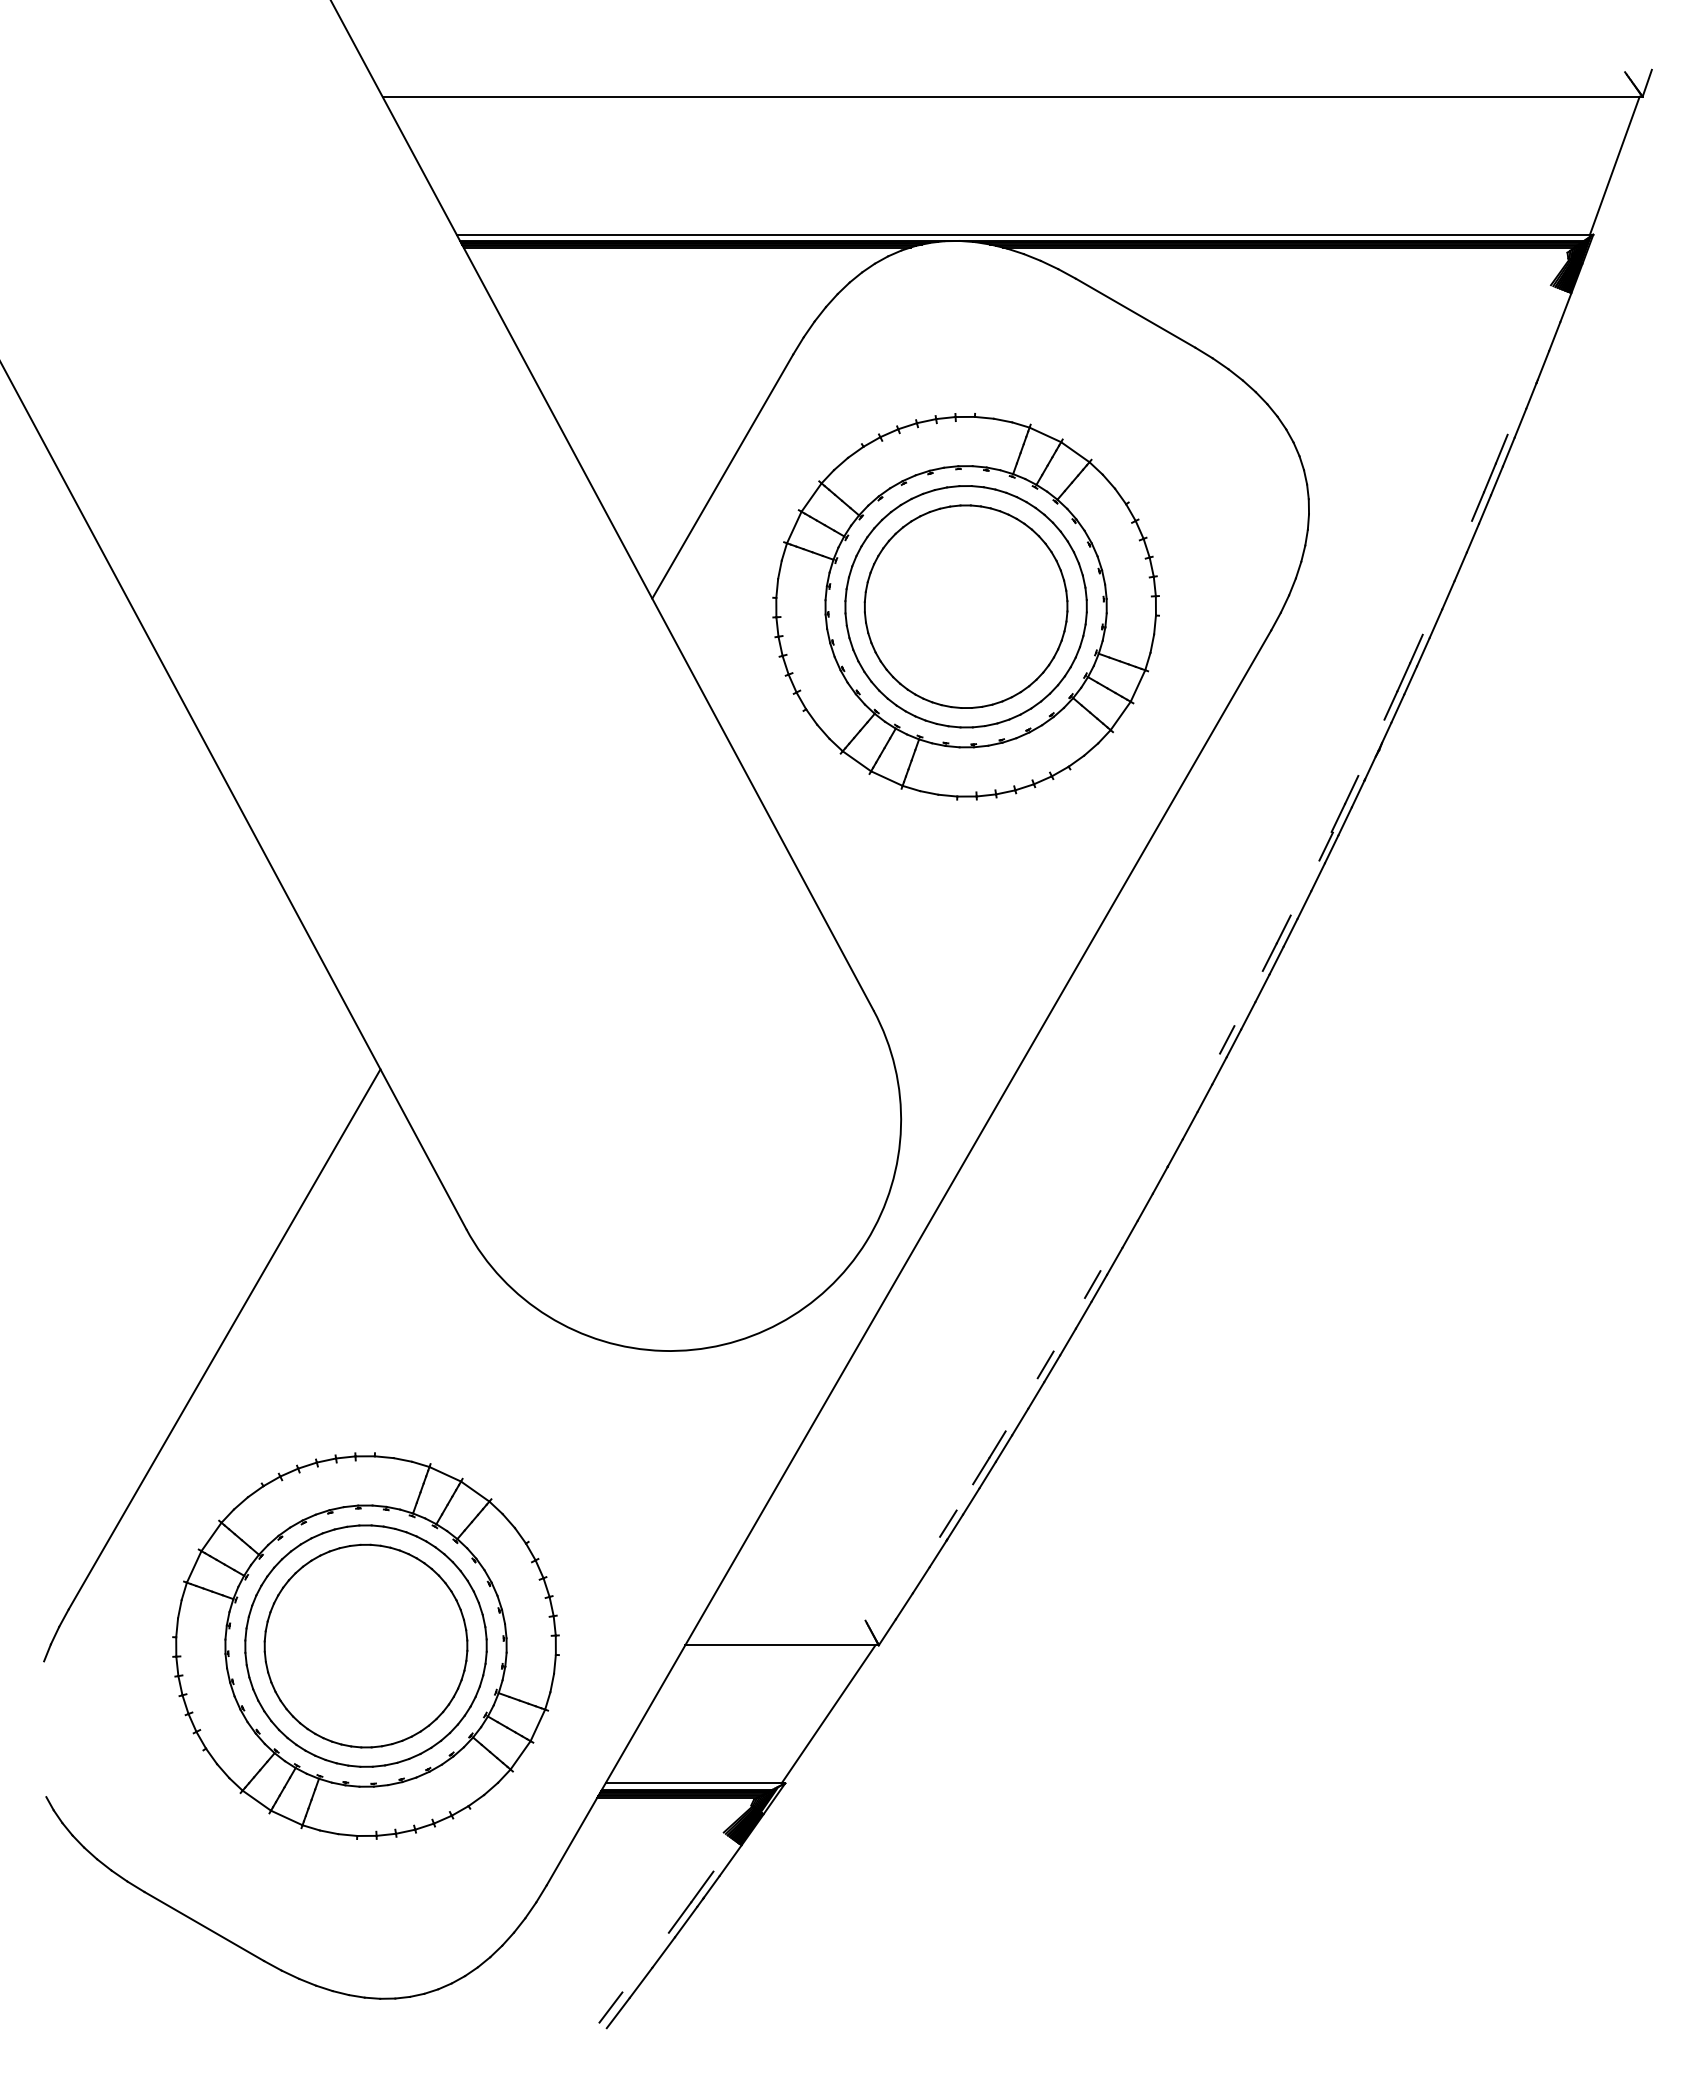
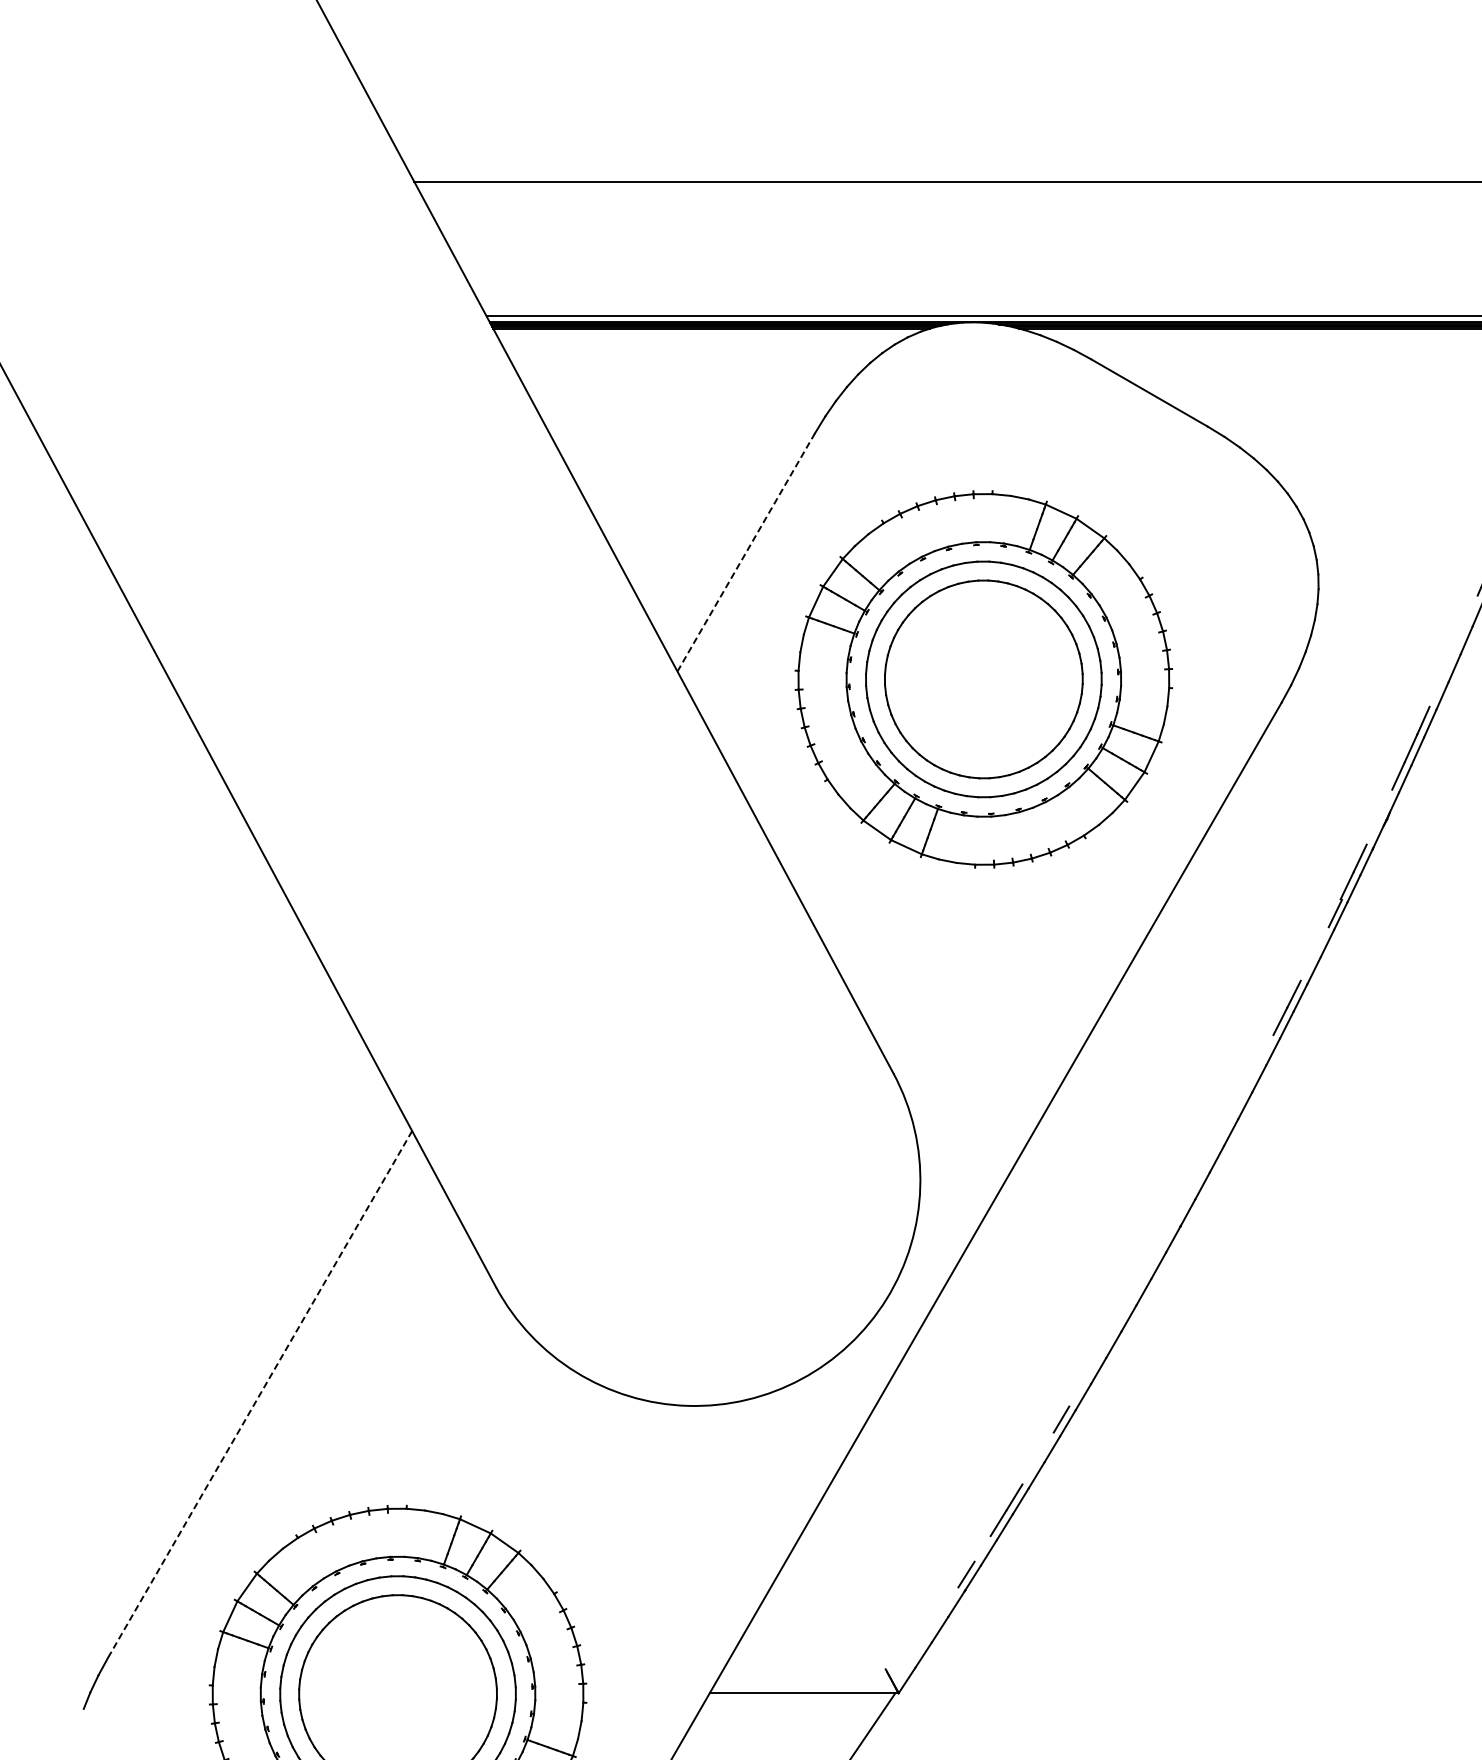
line: (722, 476) -> (746, 552), solid -> dashed
line: (1227, 1039) -> (1239, 1101), removed
line: (1092, 1284) -> (1107, 1341), removed
line: (224, 1339) -> (259, 1394), solid -> dashed

